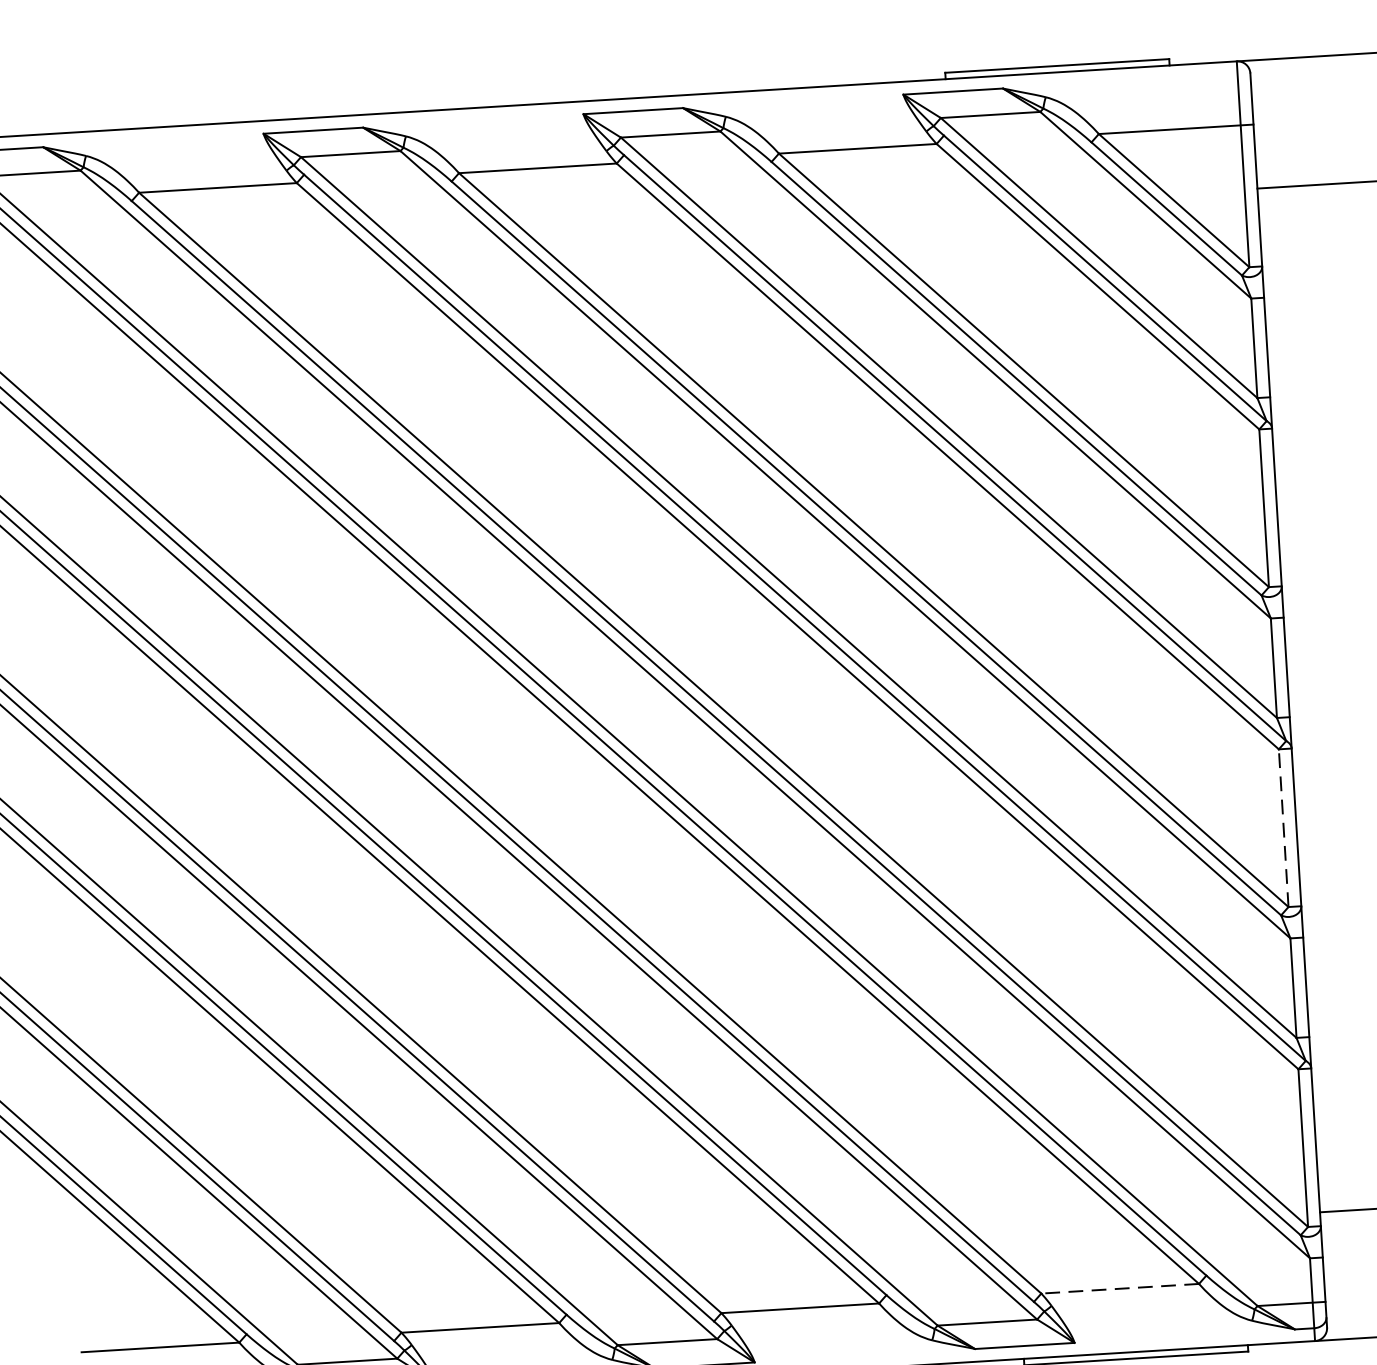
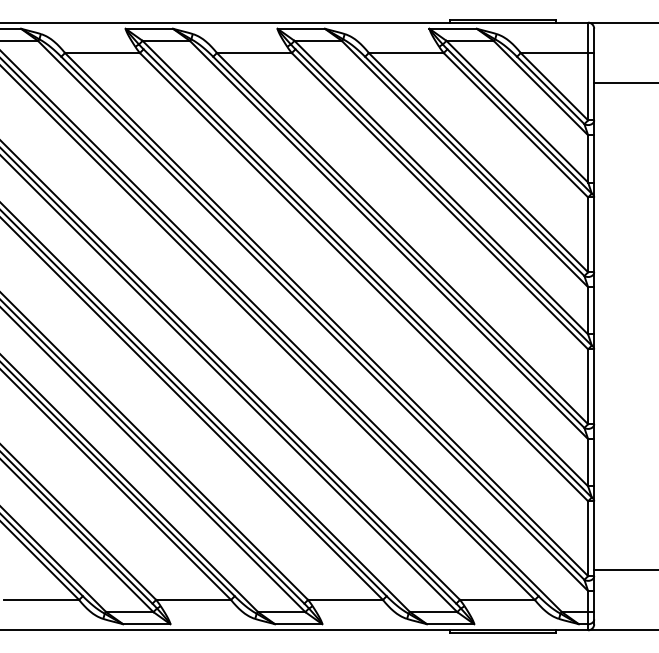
line: (1284, 827) -> (588, 386), dashed -> solid
line: (1118, 1287) -> (496, 599), dashed -> solid

